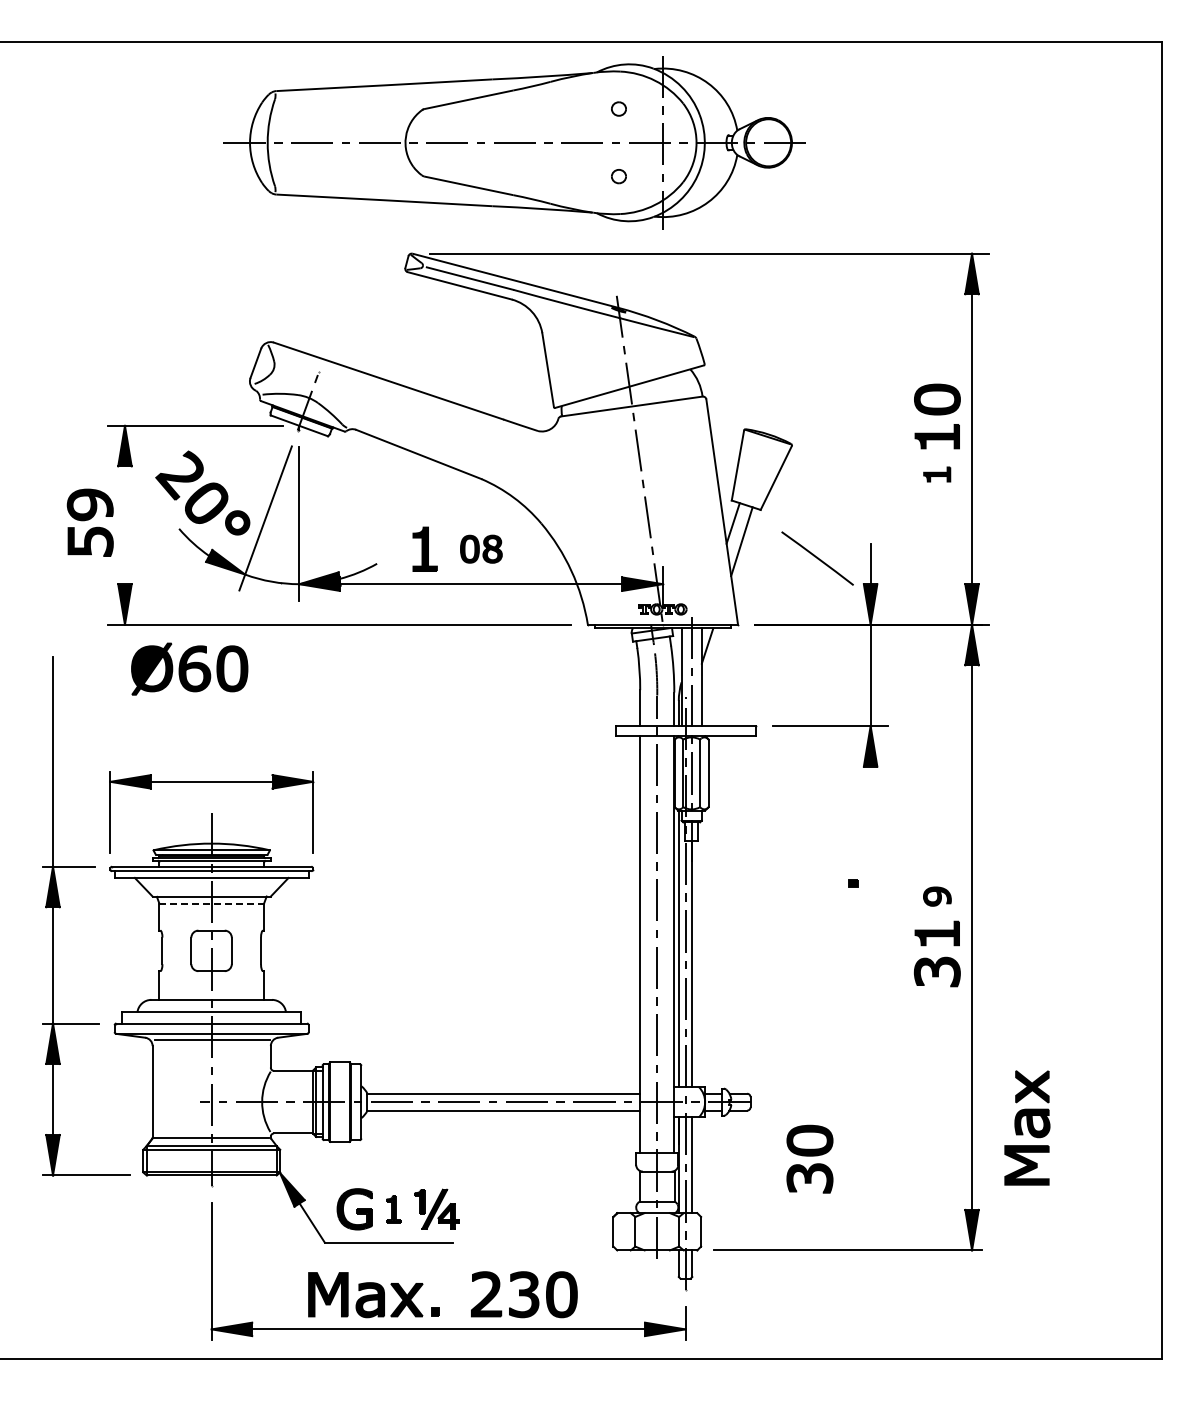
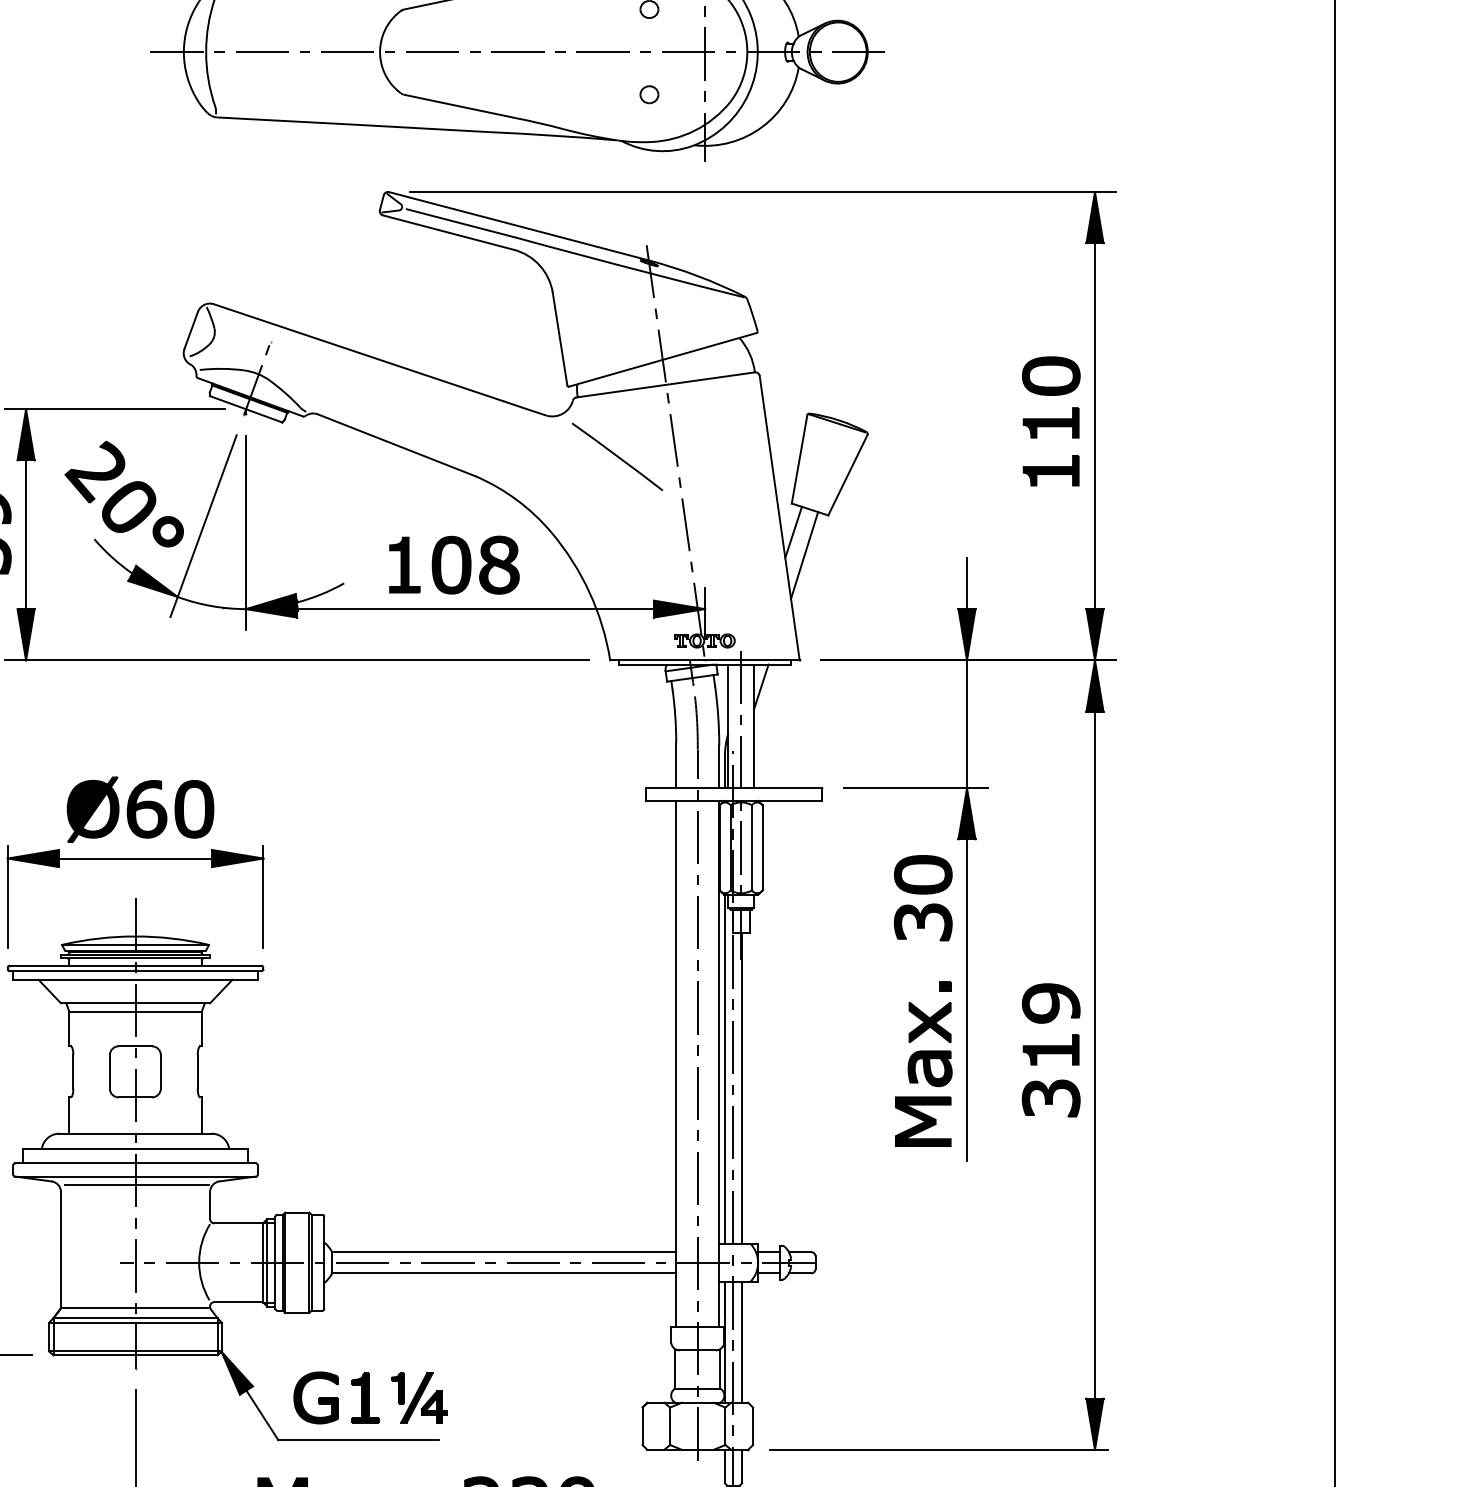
part: (936, 474) -> (1050, 470), size x1.67
line: (124, 525) -> (25, 535), added
part: (481, 548) -> (475, 564), size x1.67
line: (817, 558) -> (617, 456), moved
part: (189, 668) -> (140, 808), moved
line: (870, 893) -> (966, 999), added
part: (937, 896) -> (1051, 1003), size x1.67
line: (212, 903) -> (136, 1012), dashed -> solid
part: (1027, 1127) -> (923, 1073), moved
part: (809, 1158) -> (922, 897), moved
part: (393, 1209) -> (364, 1398), size x1.43

